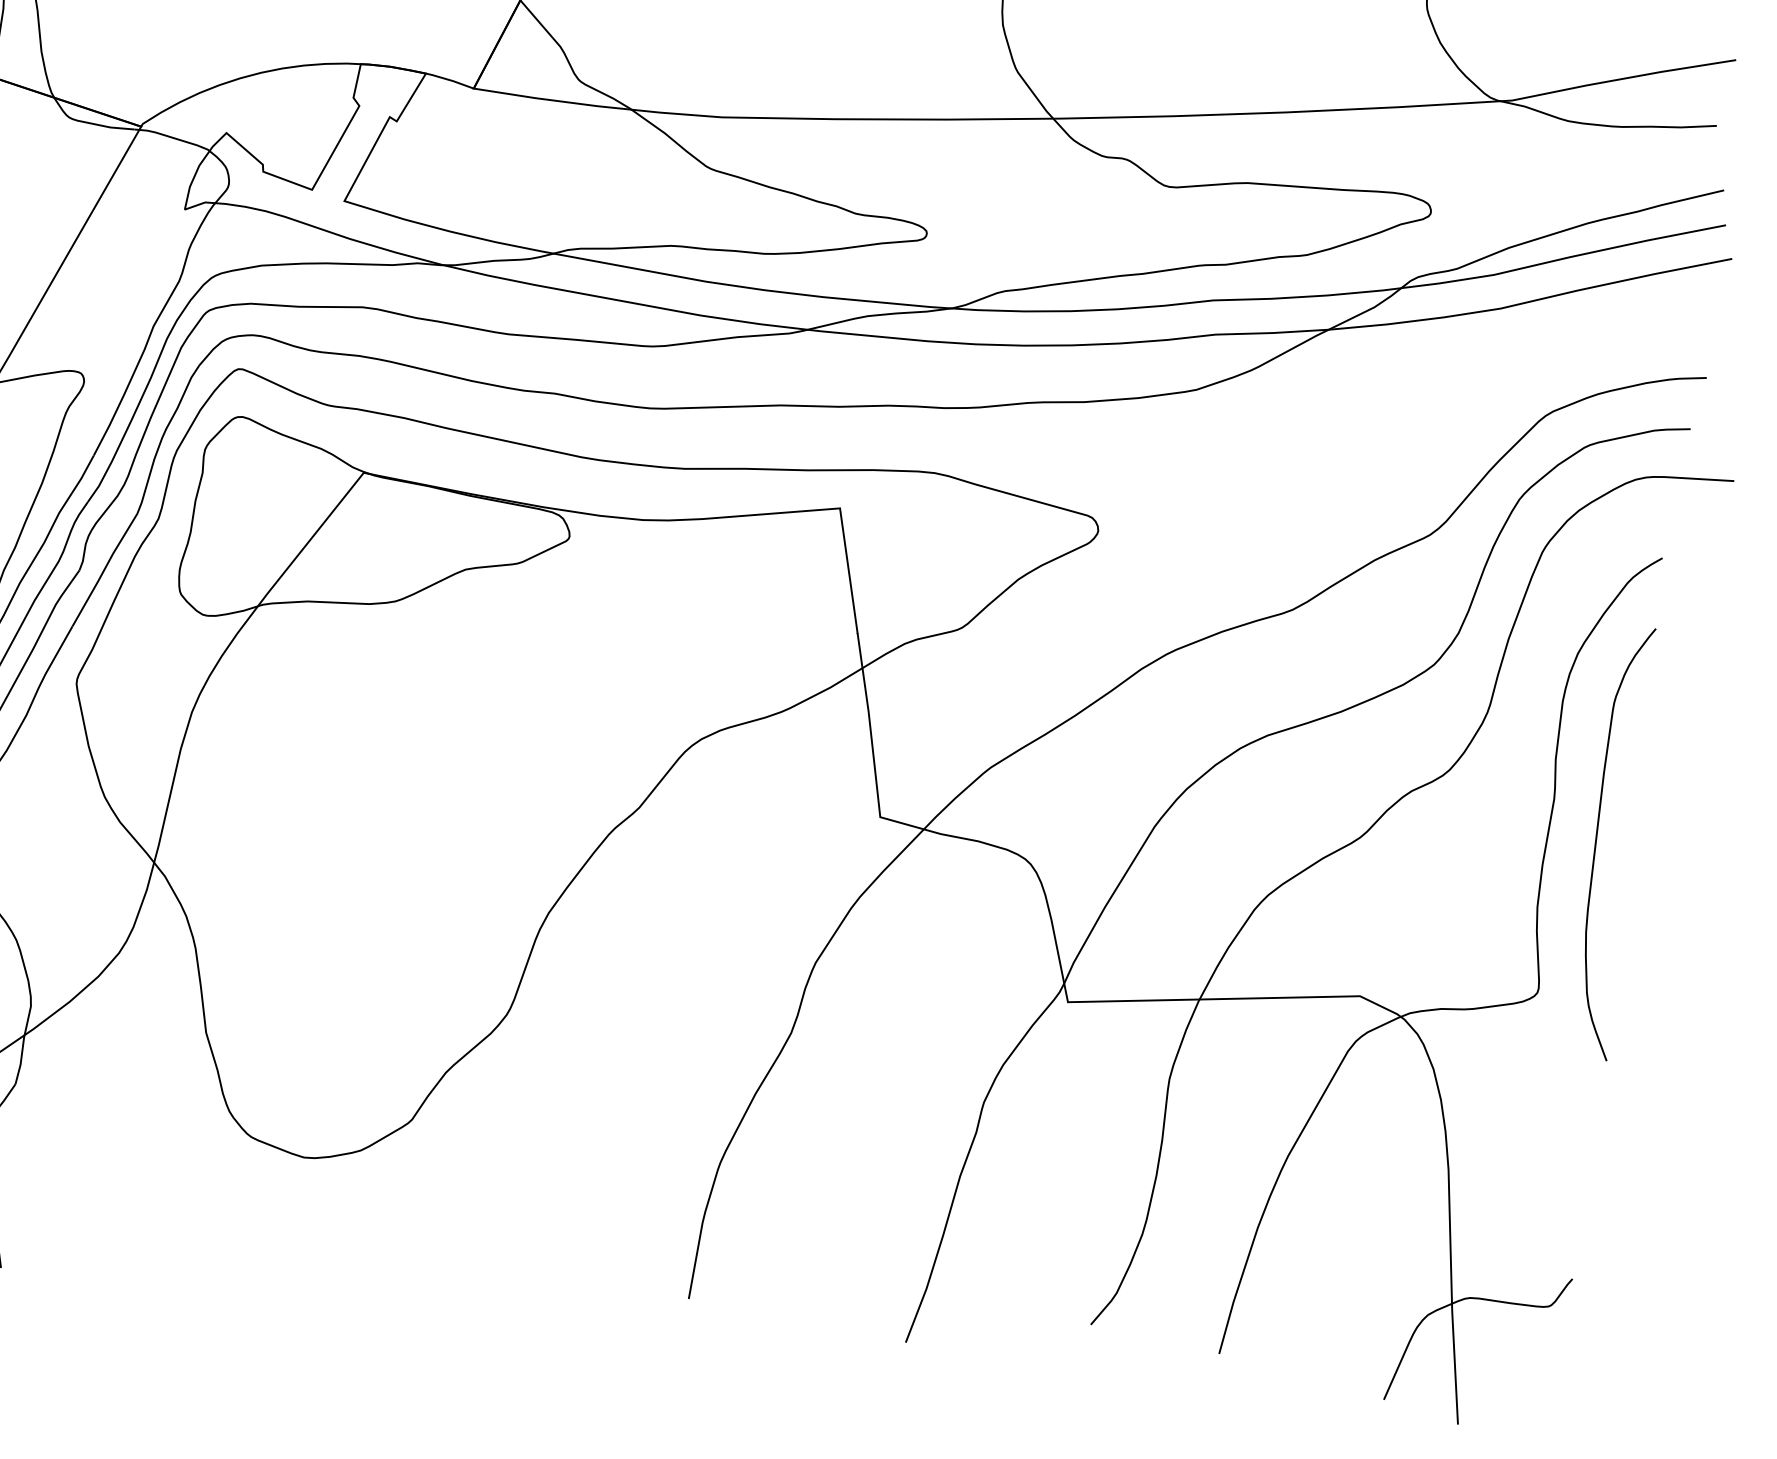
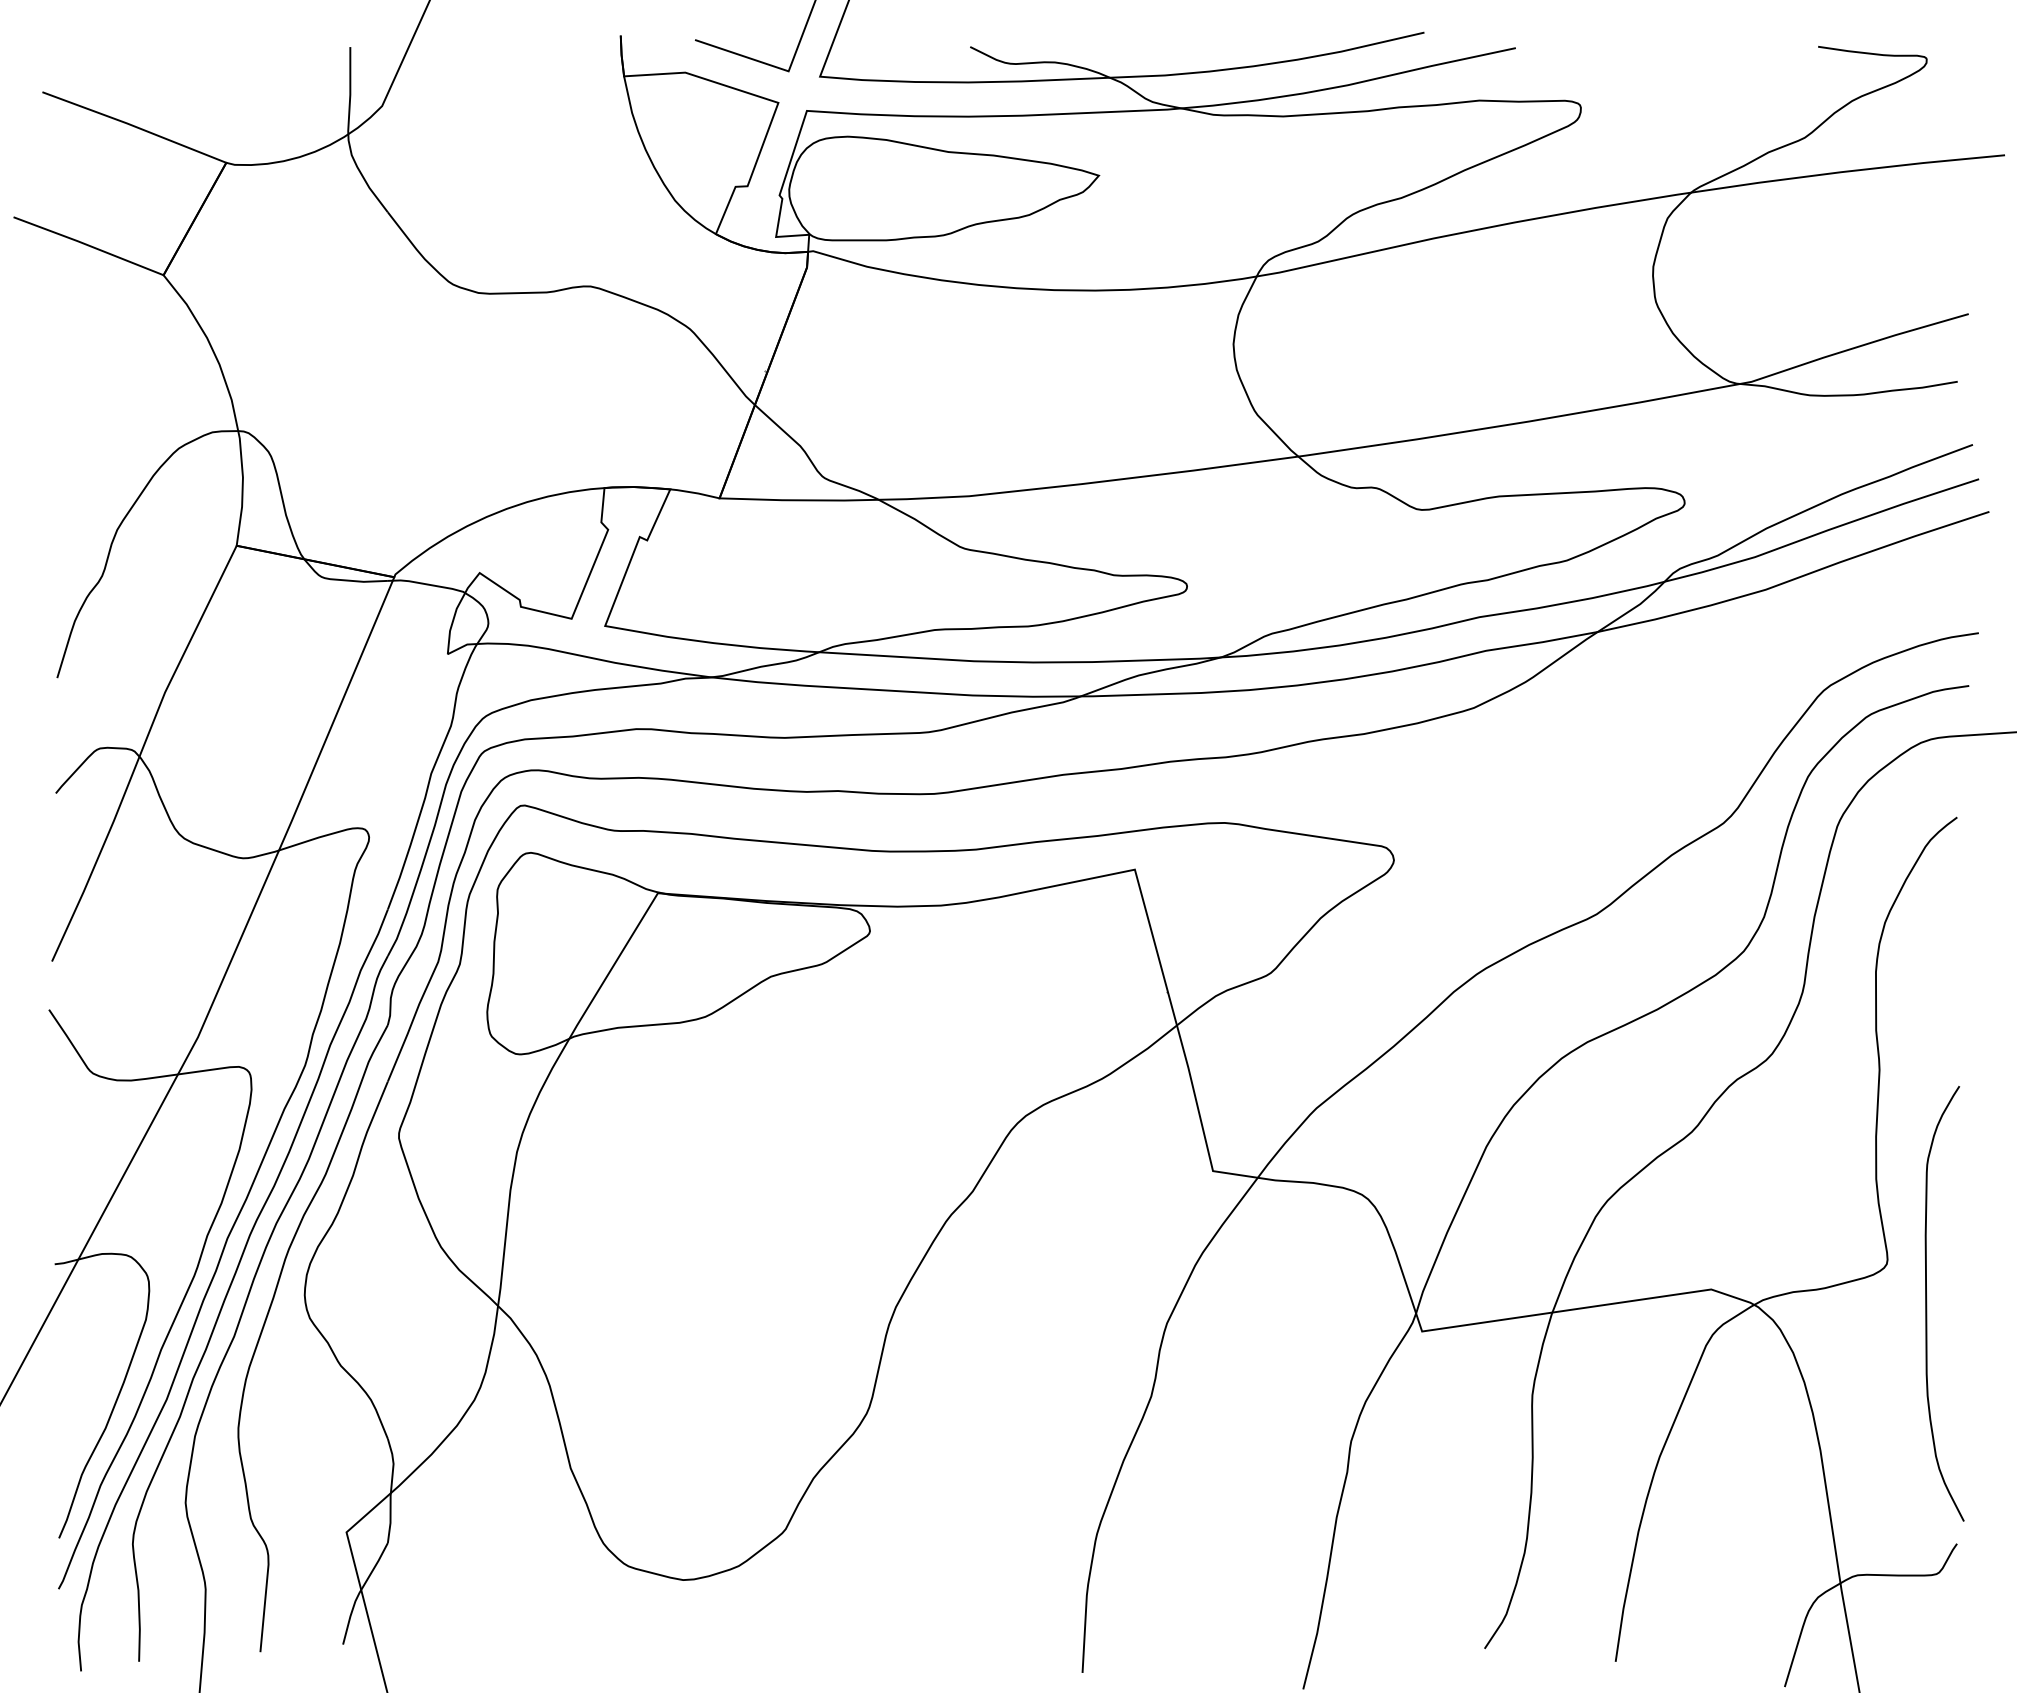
curve: (1597, 840) -> (1927, 1303), moved

